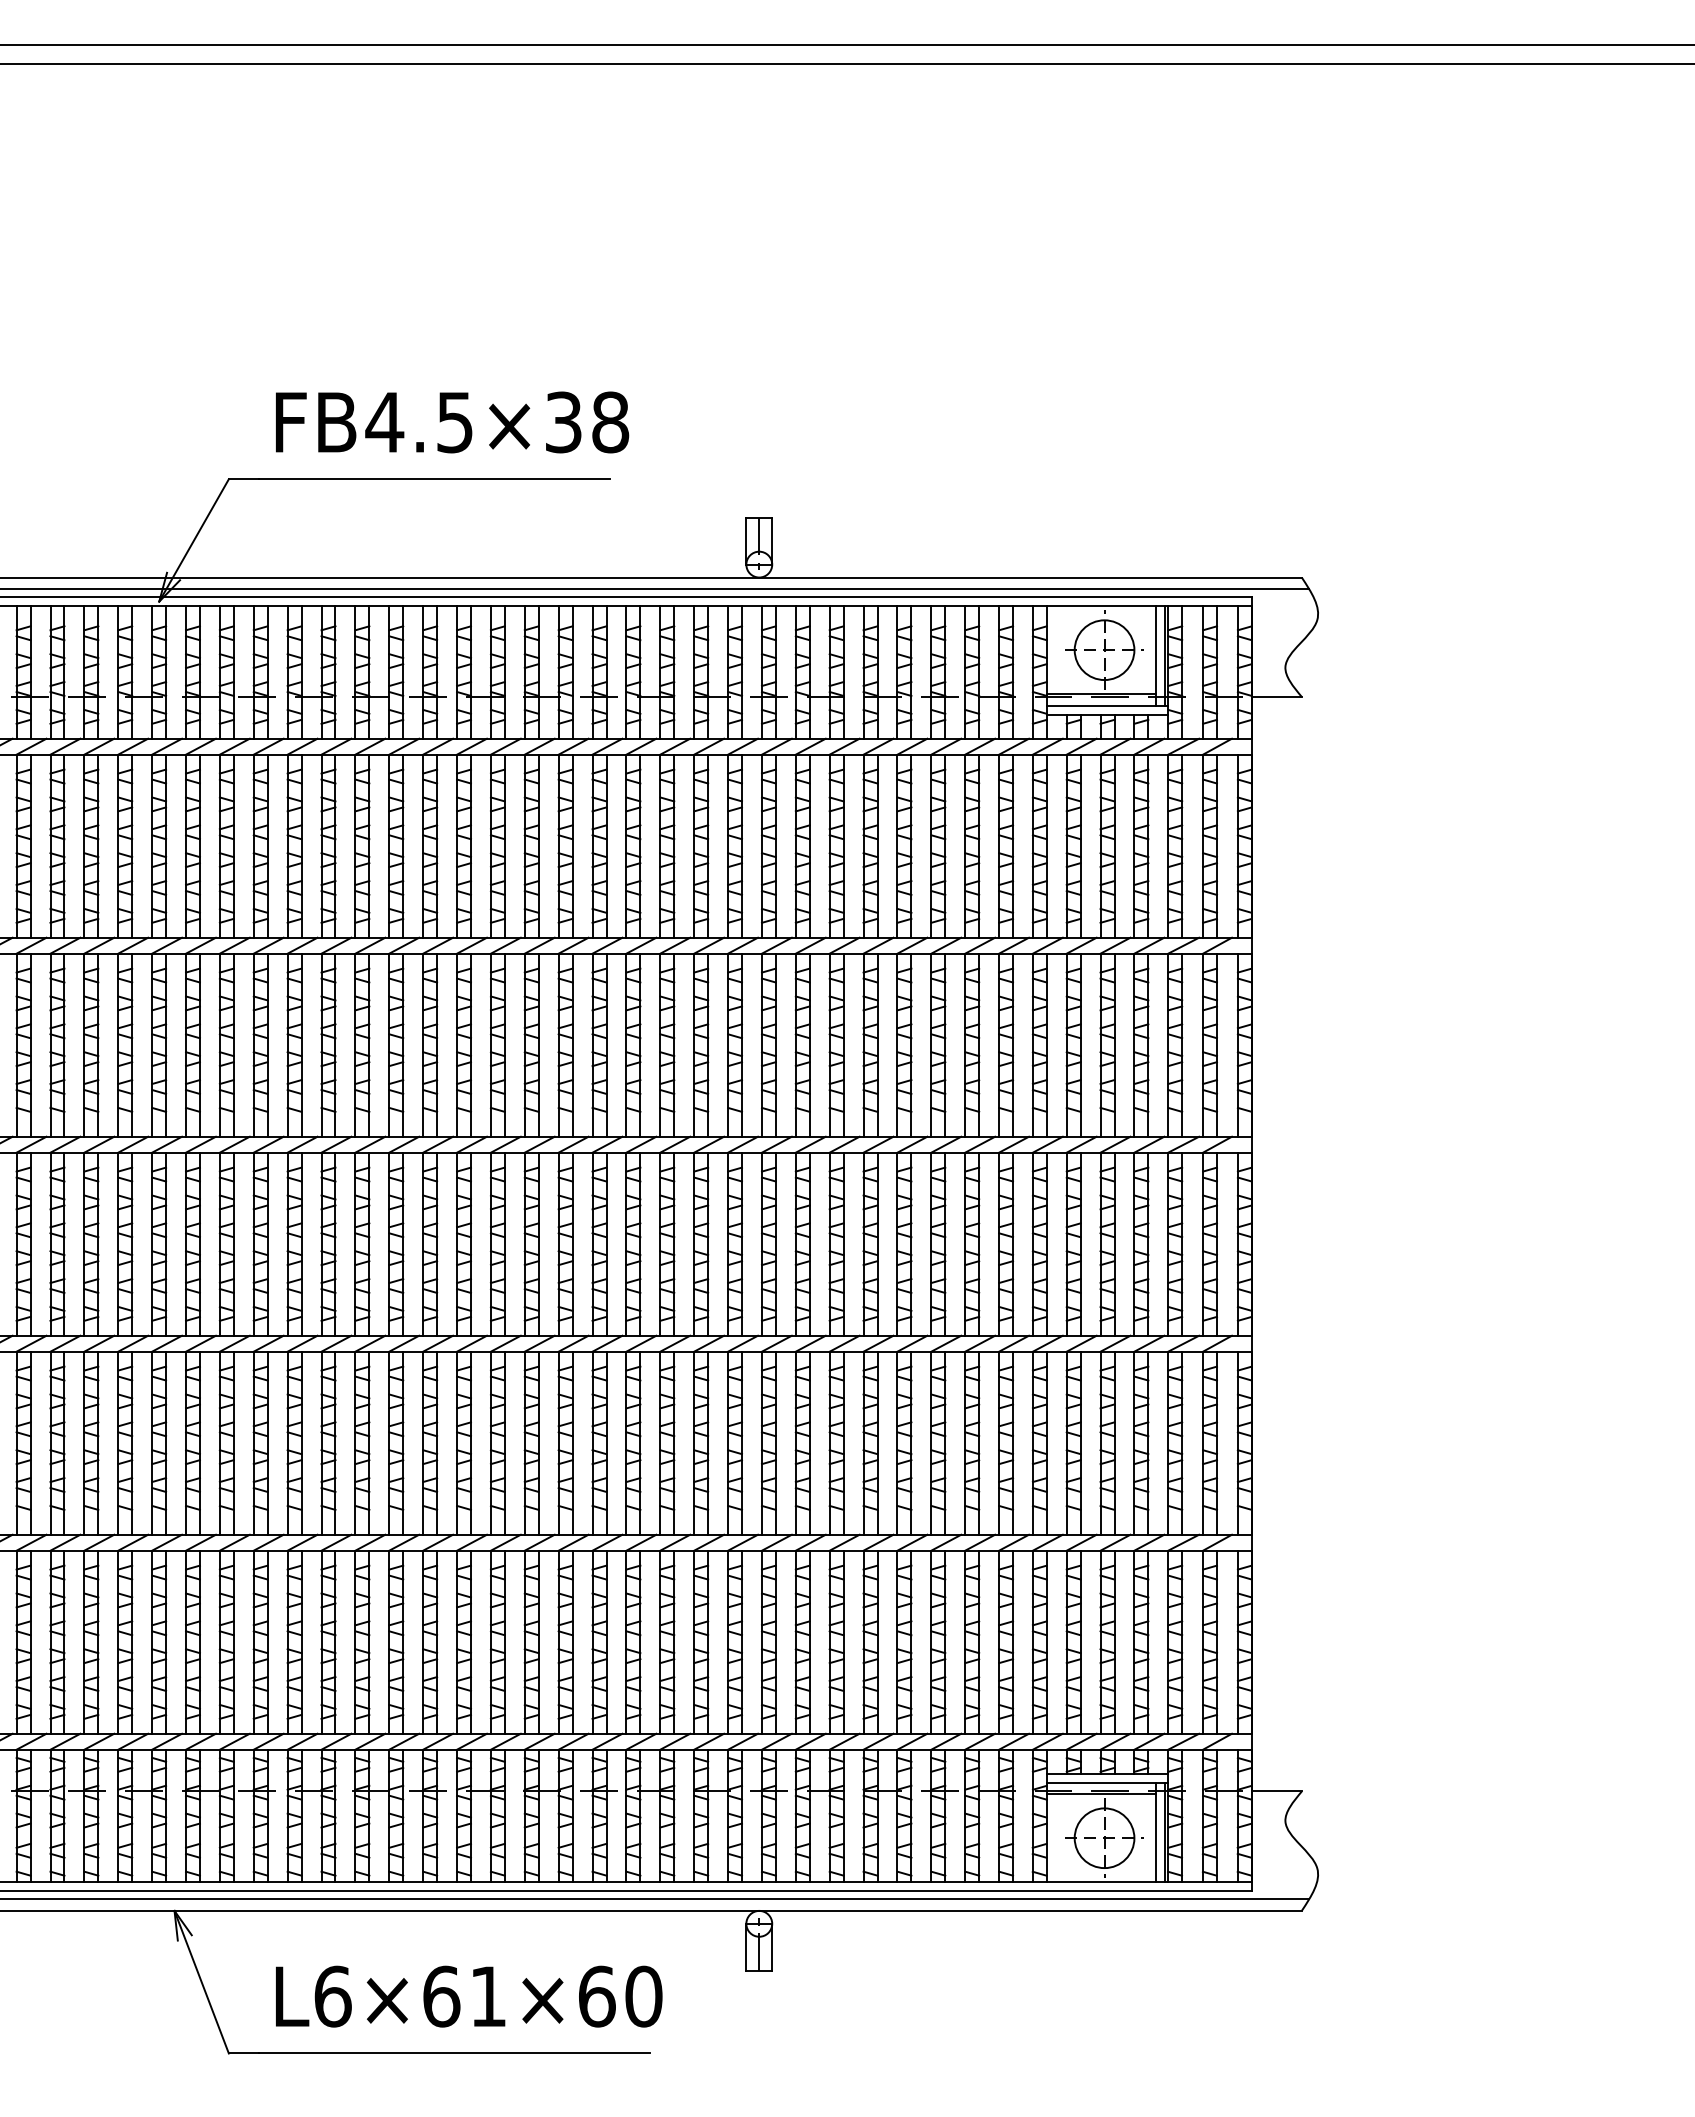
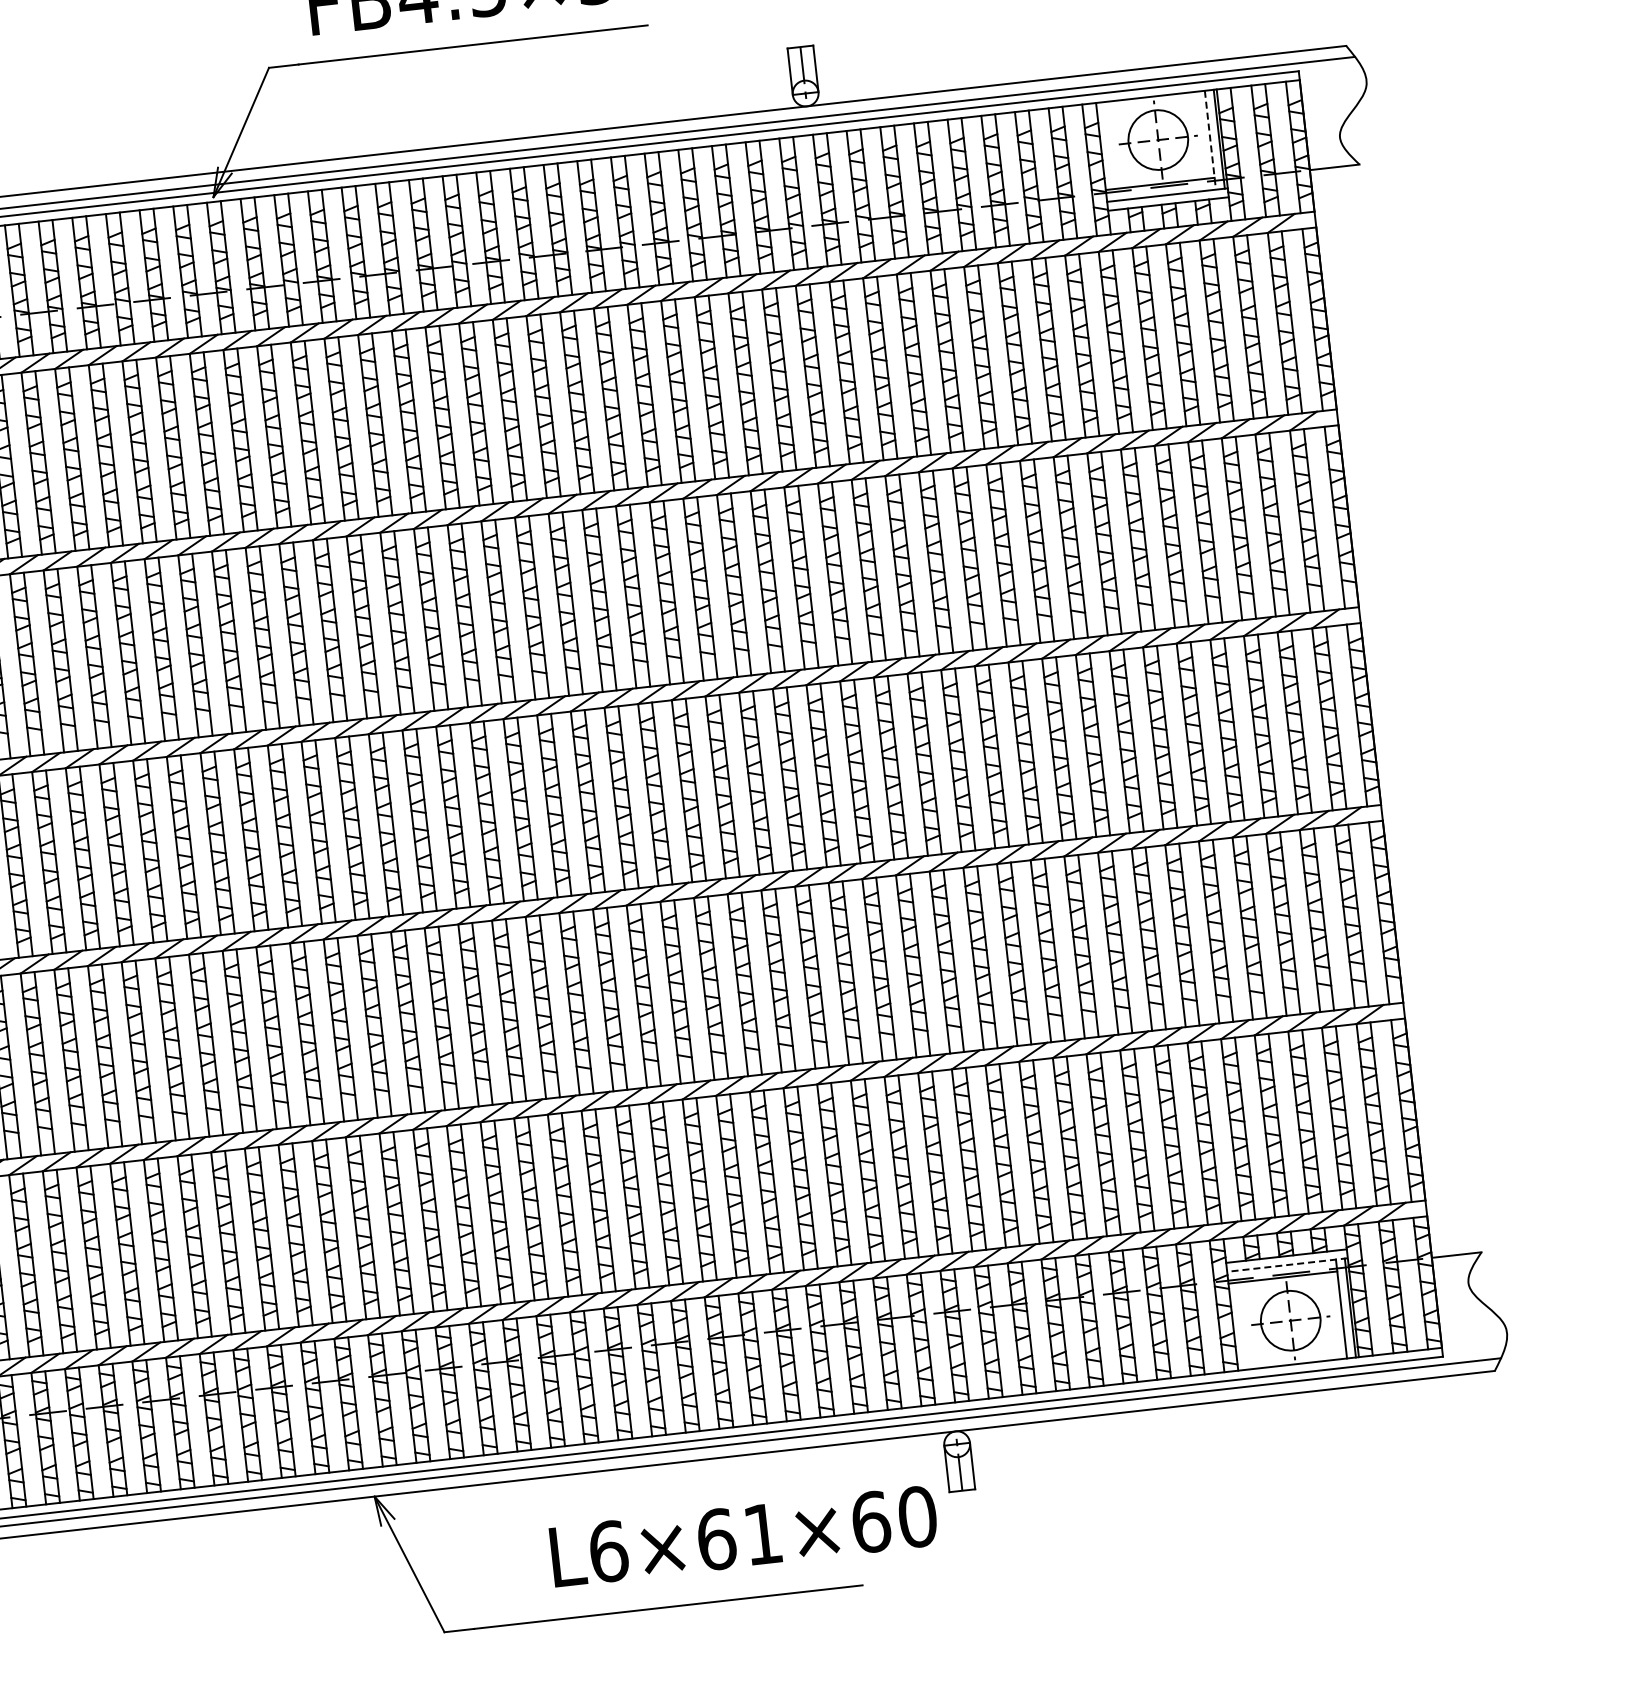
line: (1156, 656) -> (1210, 140), solid -> dashed
line: (1107, 1782) -> (1287, 1265), solid -> dashed
text: (469, 1996) -> (744, 1536), moved

